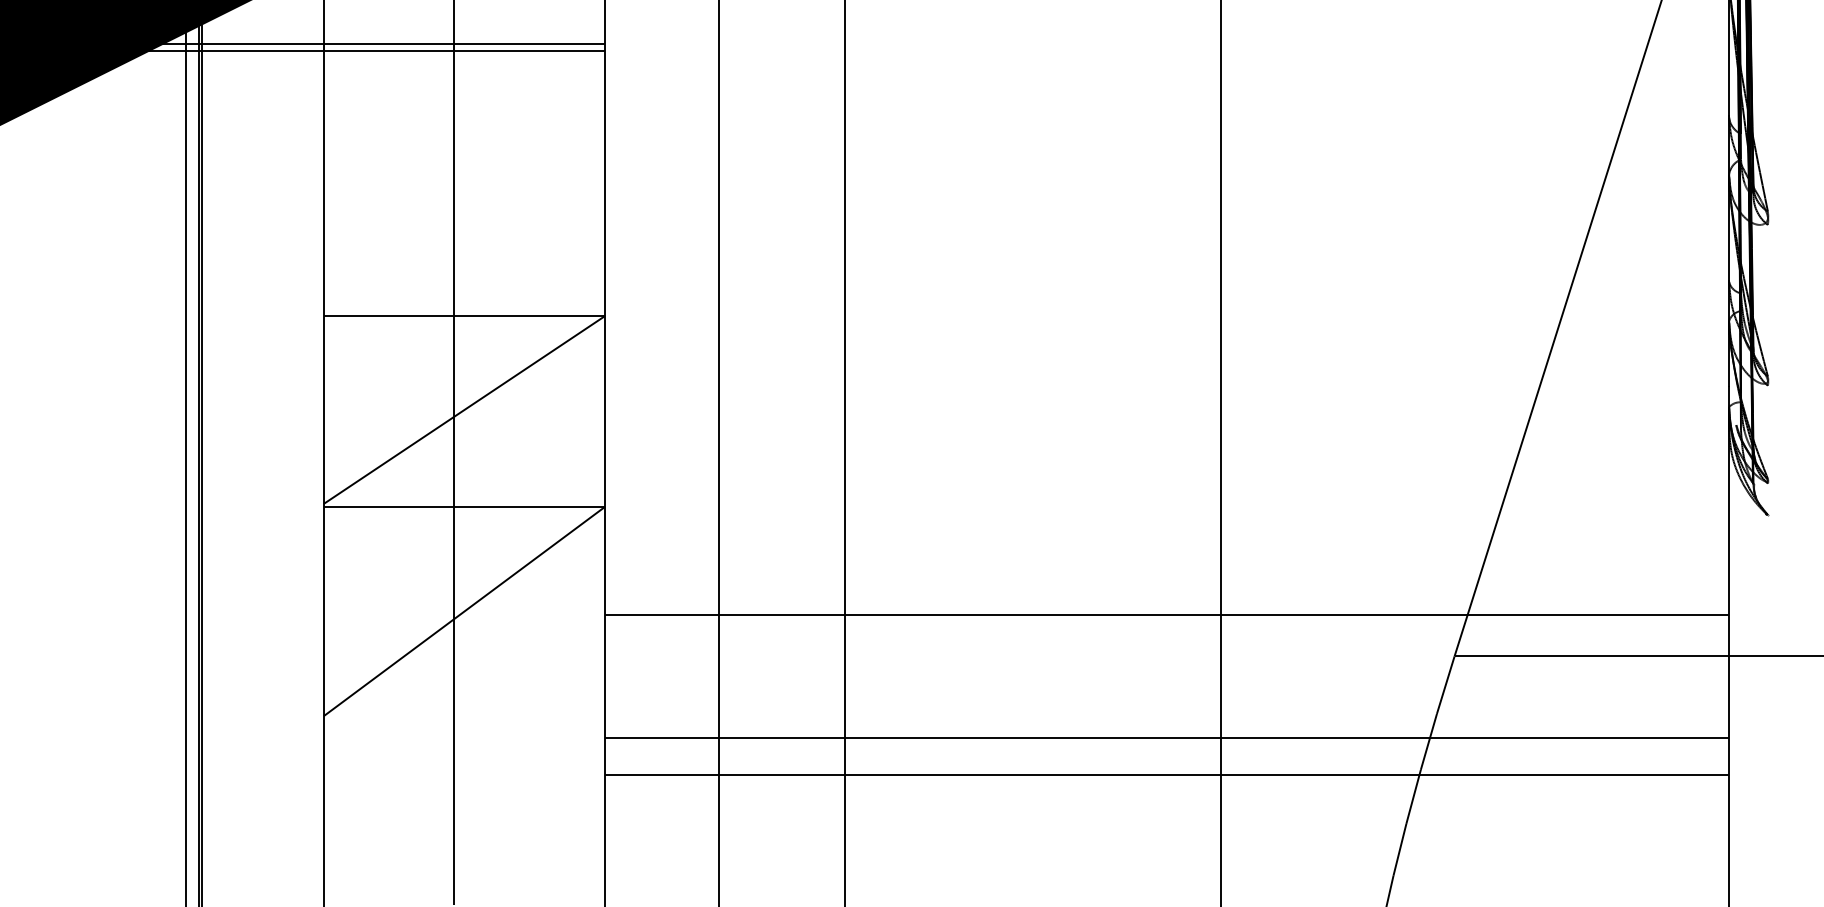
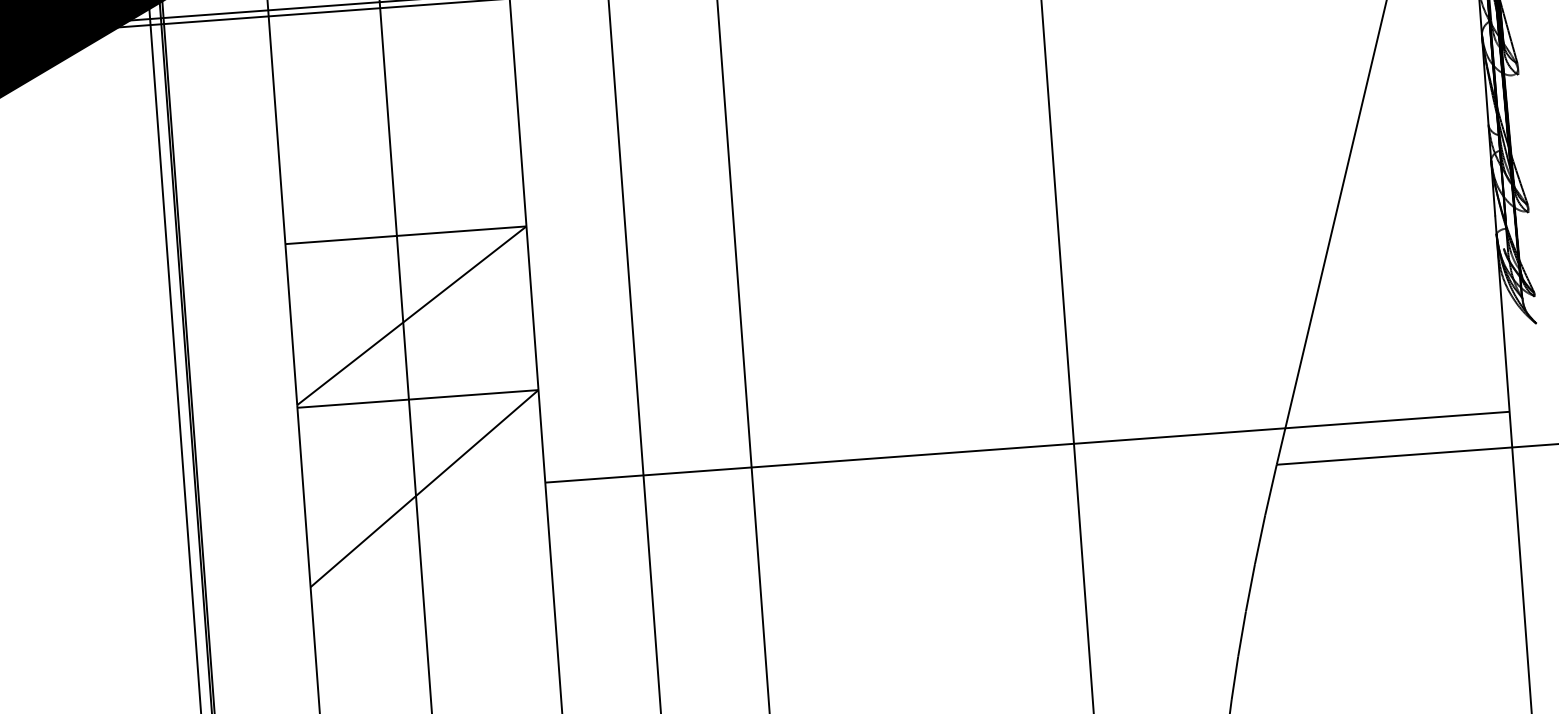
line: (1166, 738) -> (1034, 553), removed
line: (1166, 775) -> (1037, 585), removed

